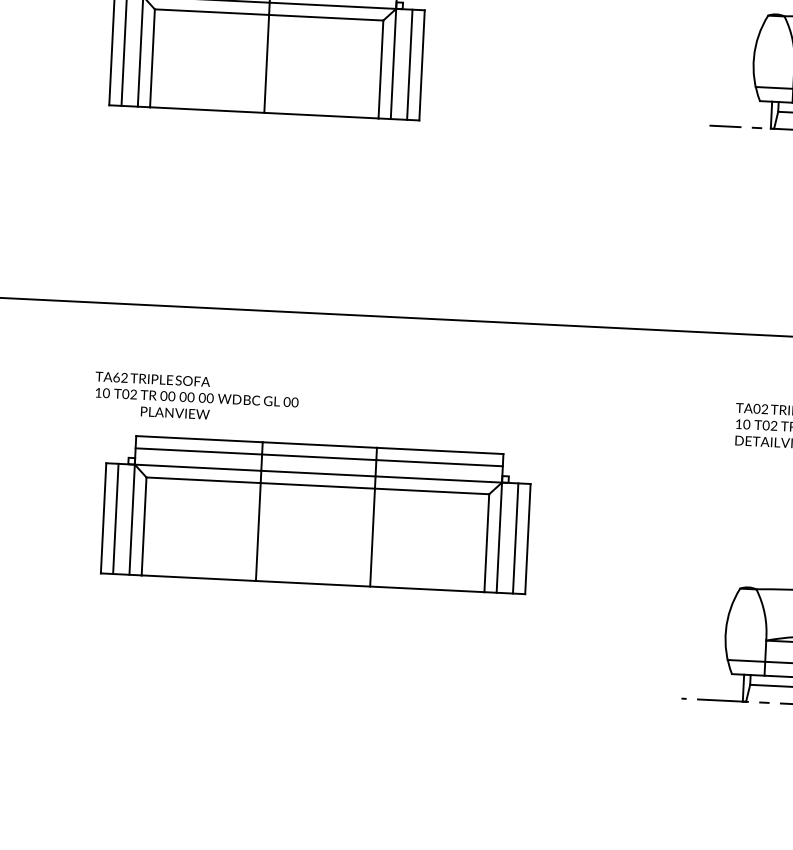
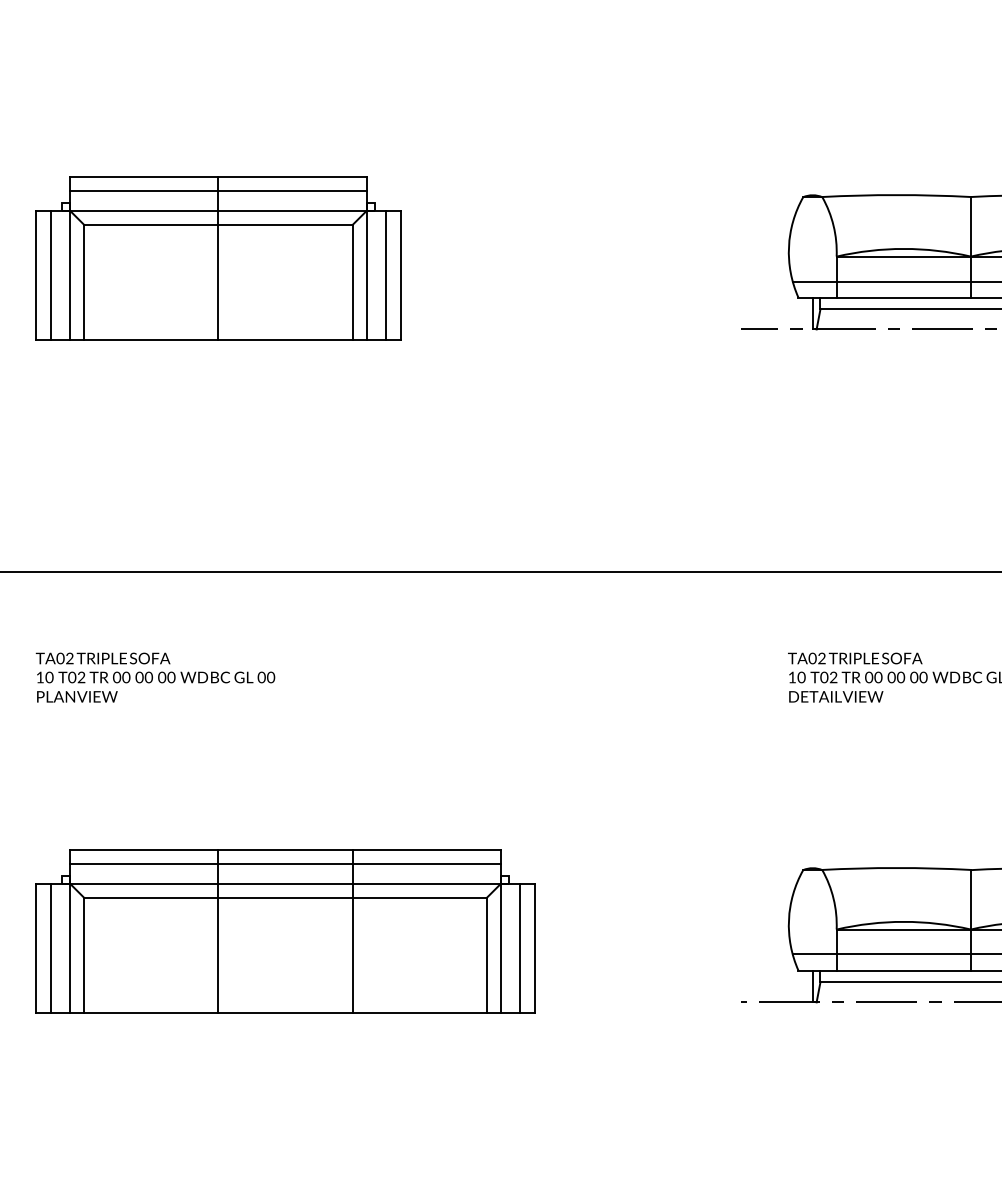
text: (116, 376) -> (60, 657), TA62 -> TA02
text: (175, 412) -> (77, 696), moved
part: (316, 514) -> (285, 931), moved

